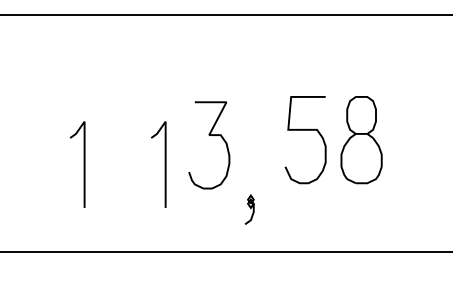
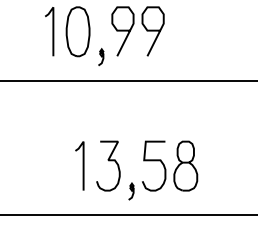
curve: (209, 137) -> (108, 161), moved
part: (334, 138) -> (170, 165), moved
line: (82, 163) -> (36, 165), removed

